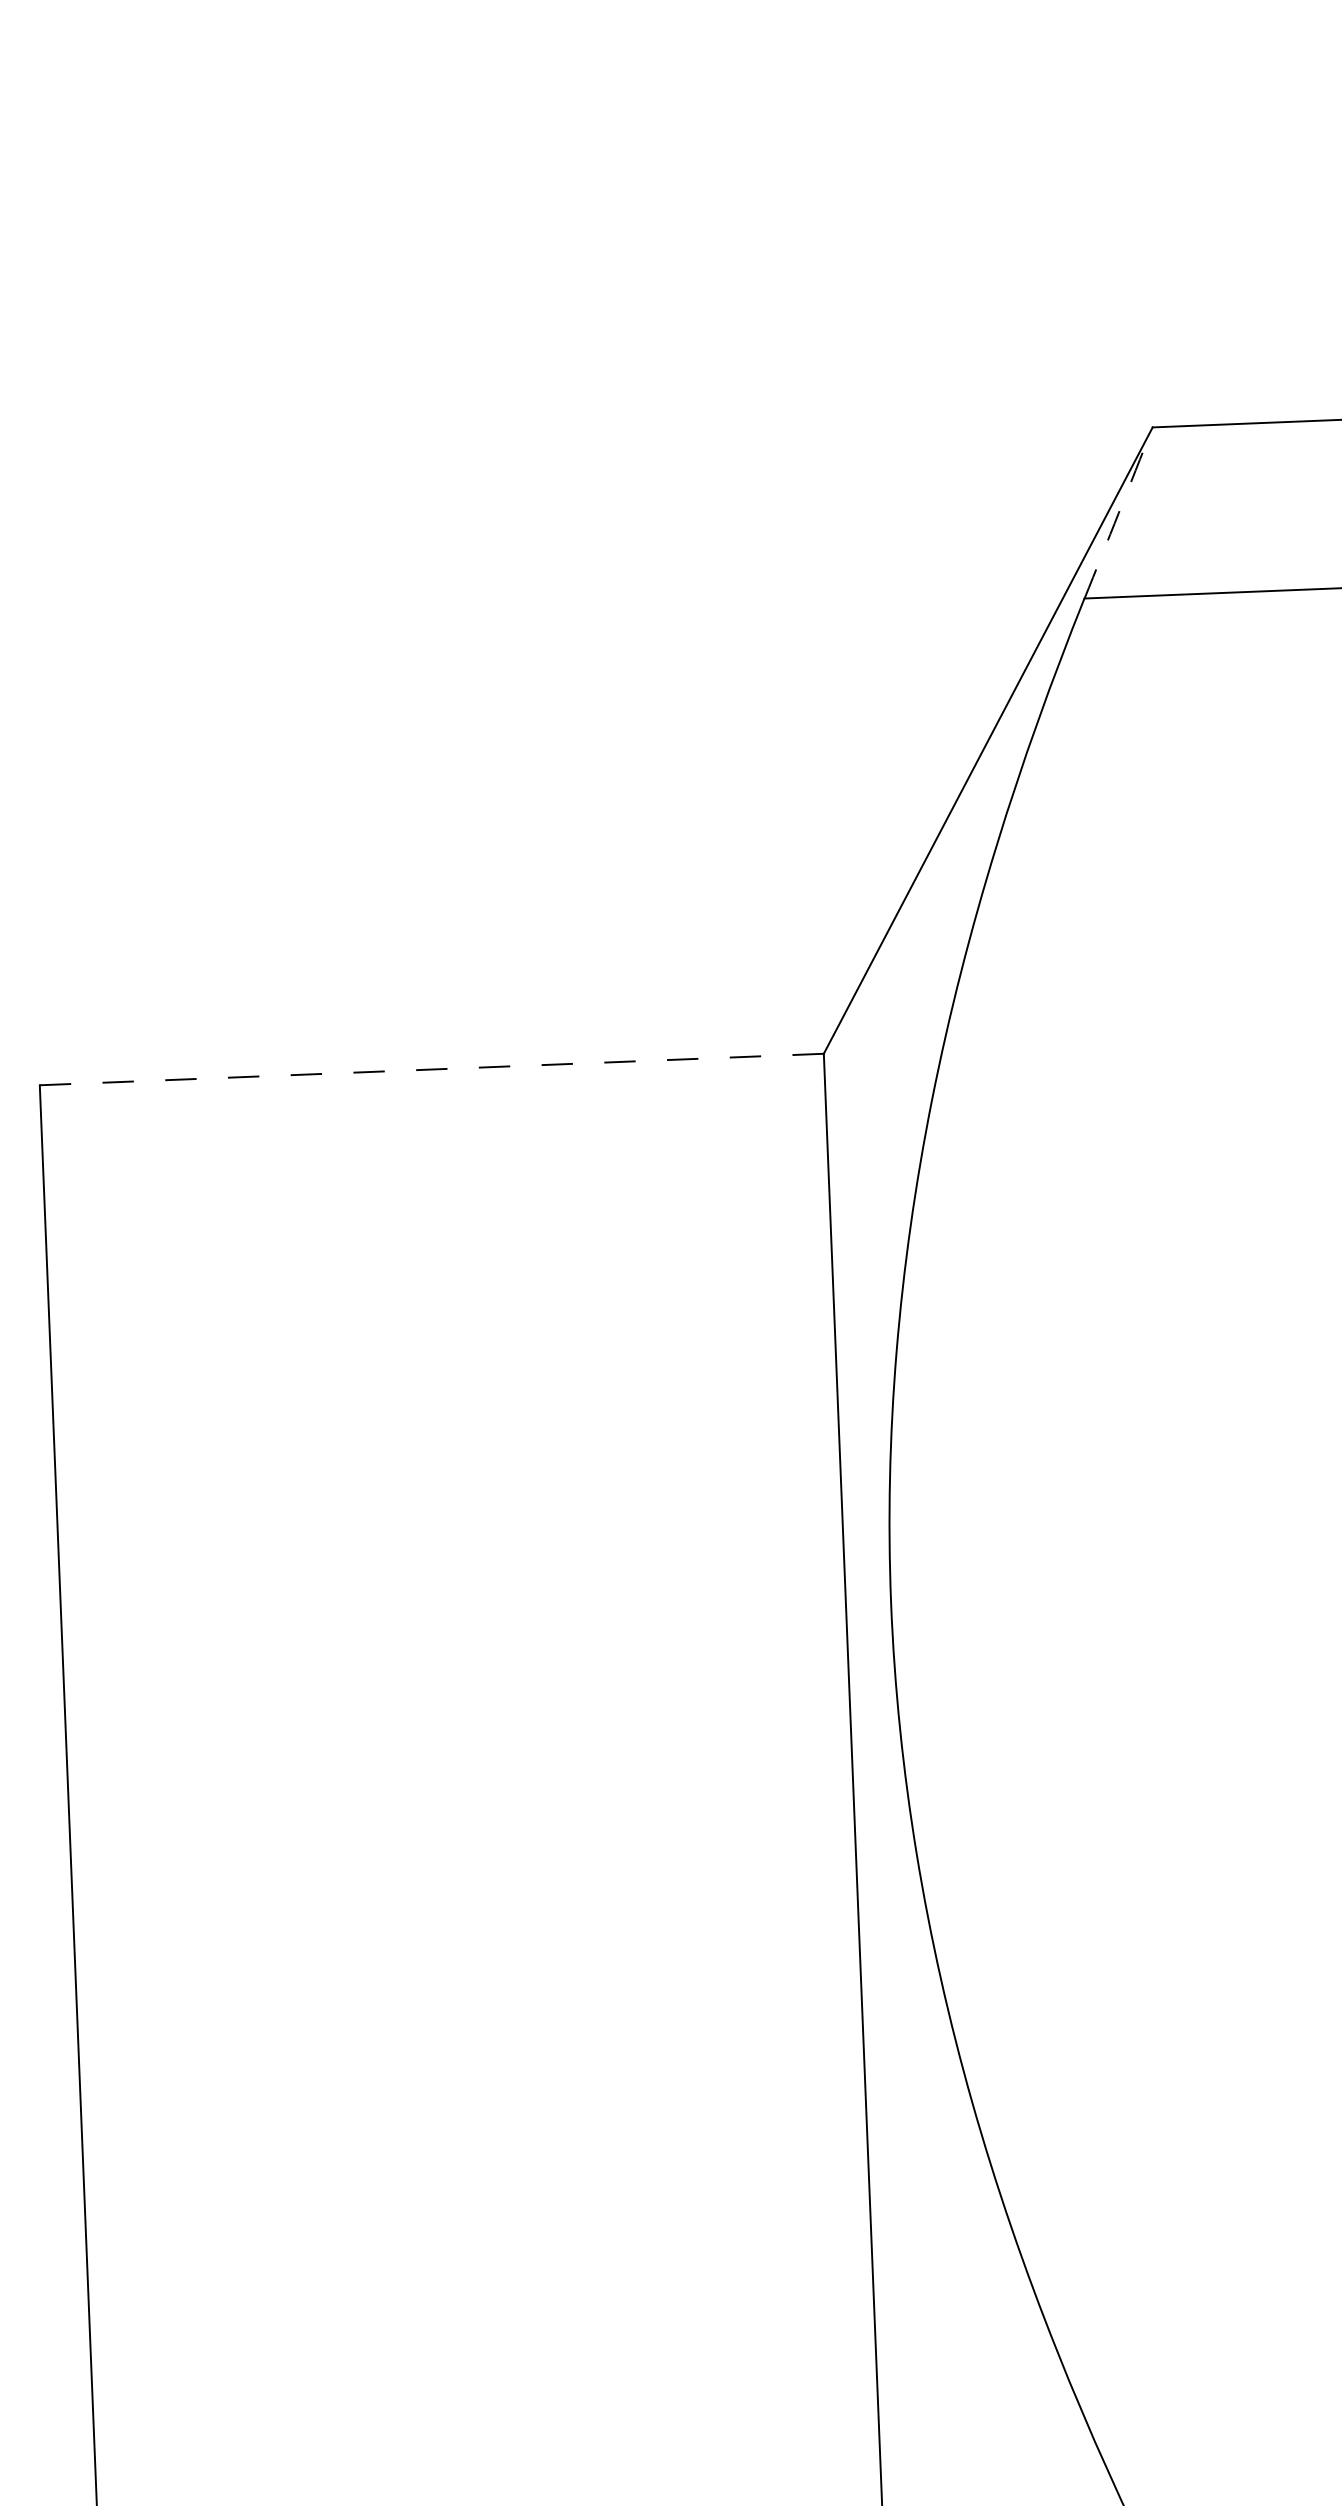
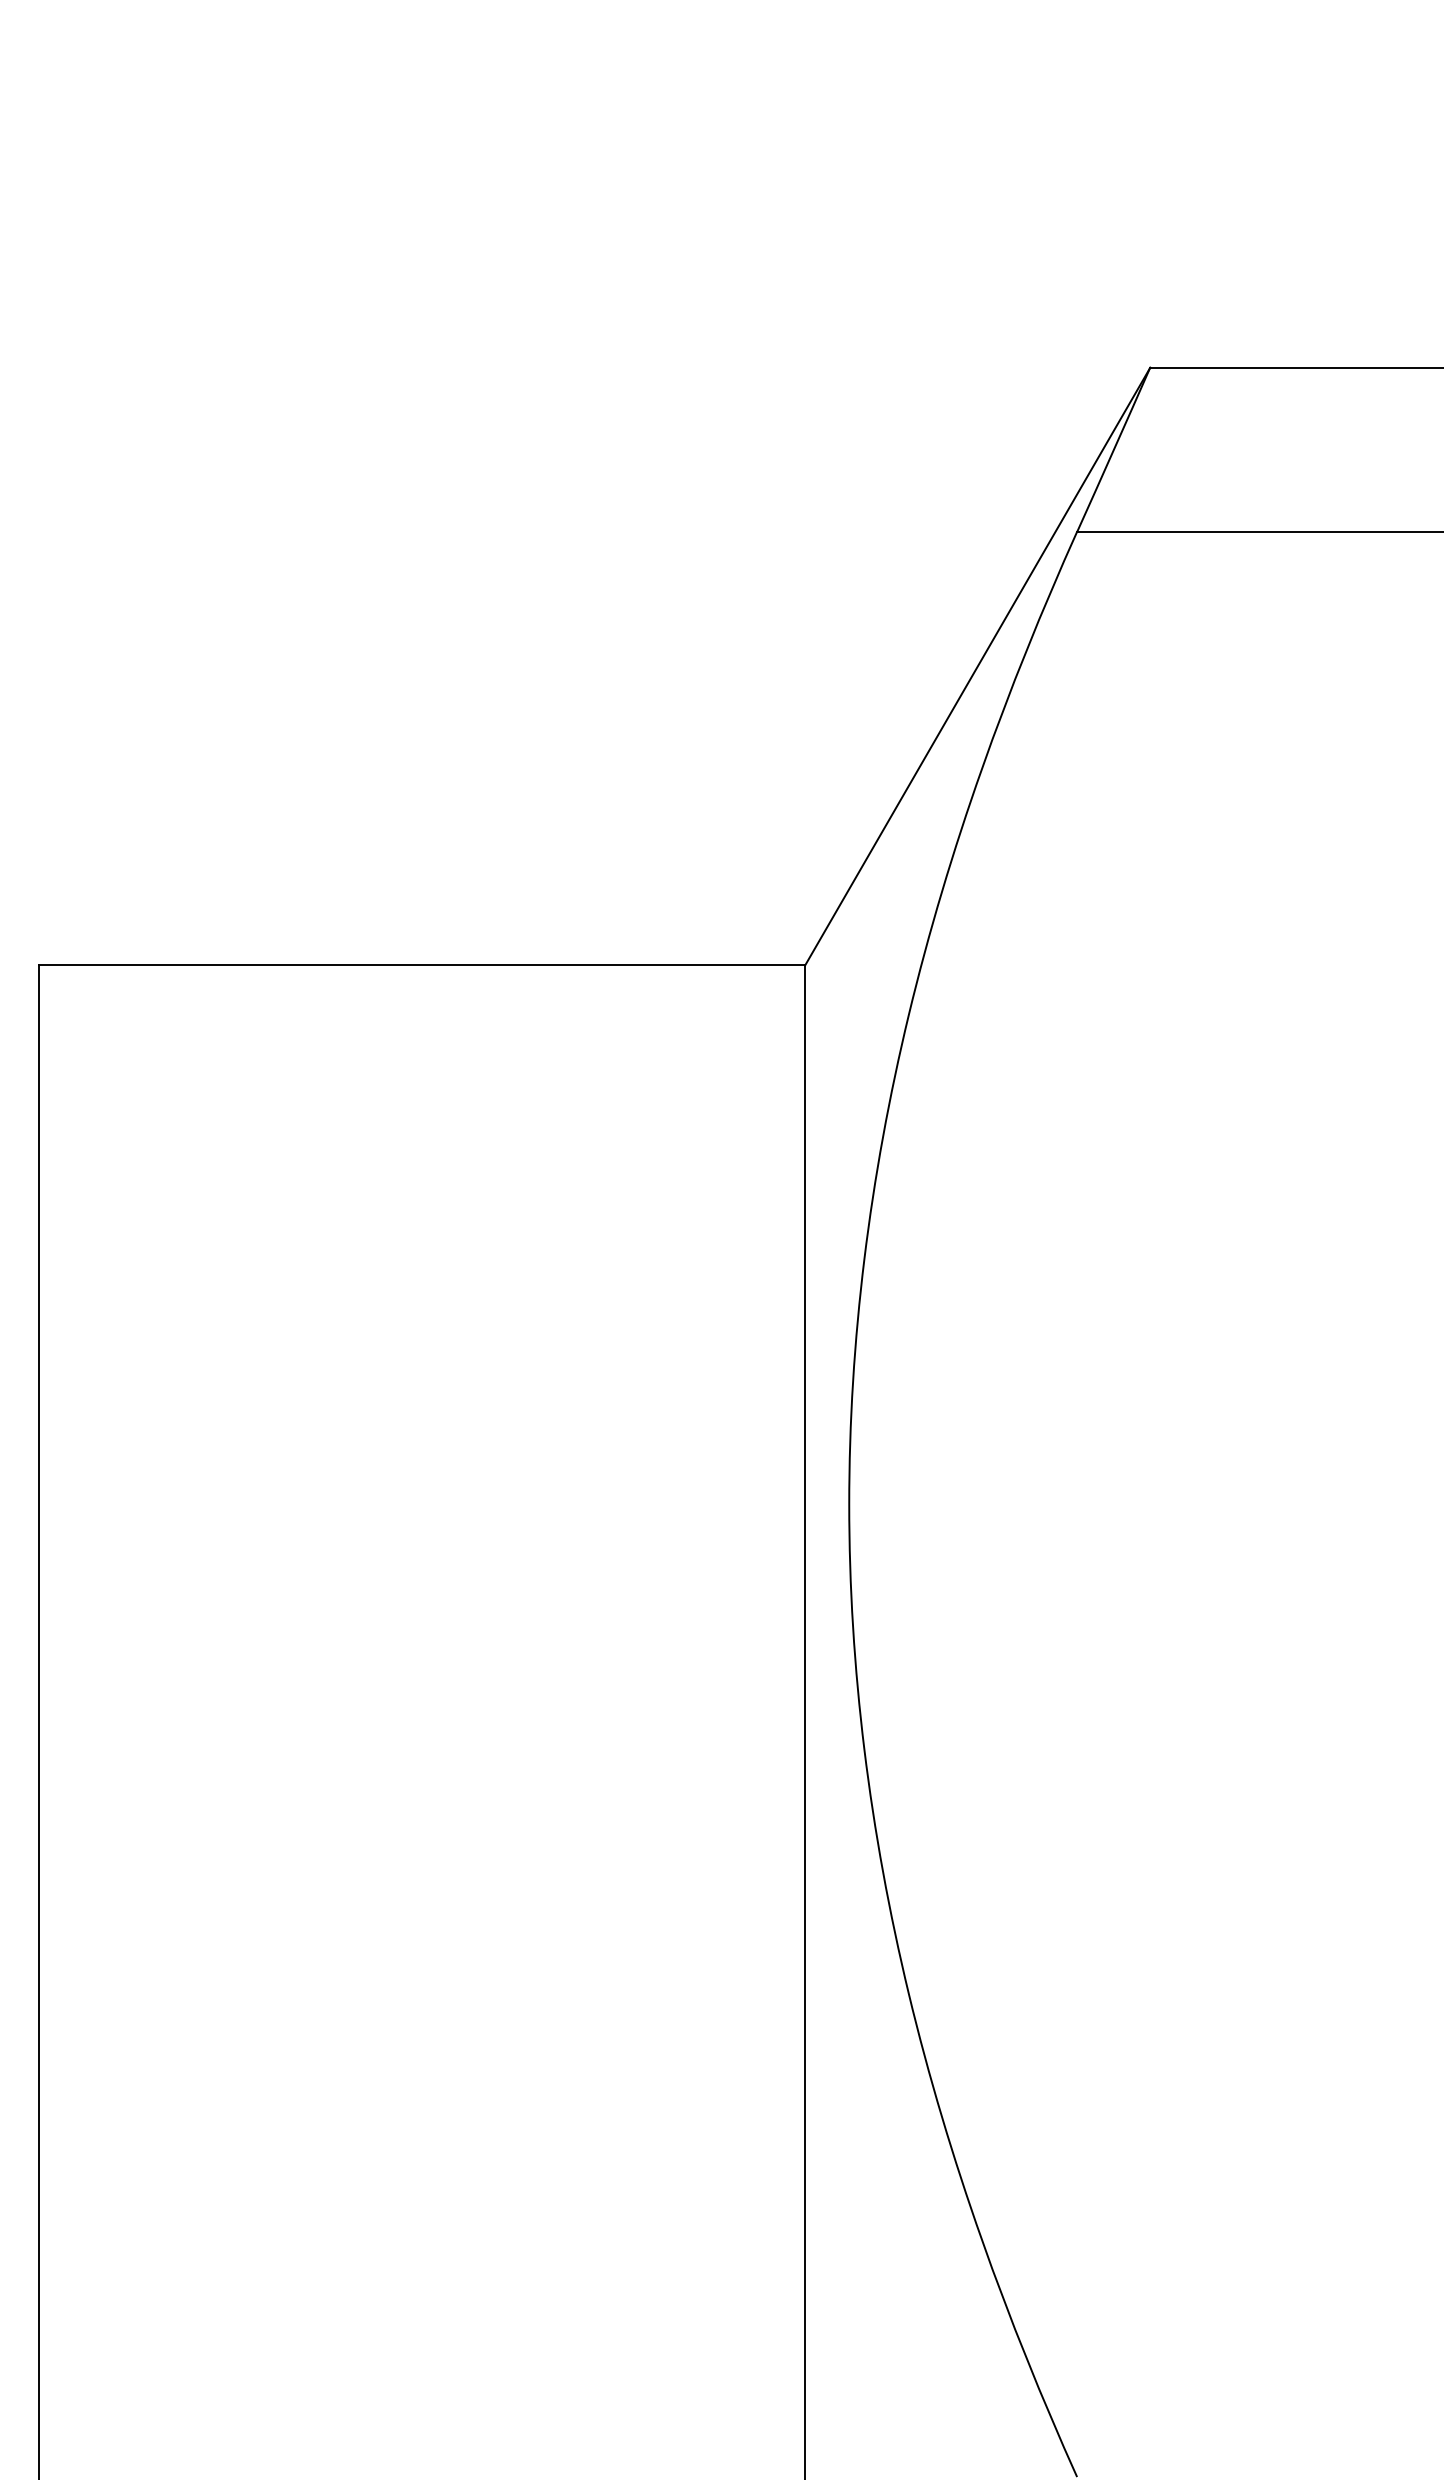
arc: (1118, 512) -> (1113, 449), dashed -> solid
line: (432, 1069) -> (422, 965), dashed -> solid

